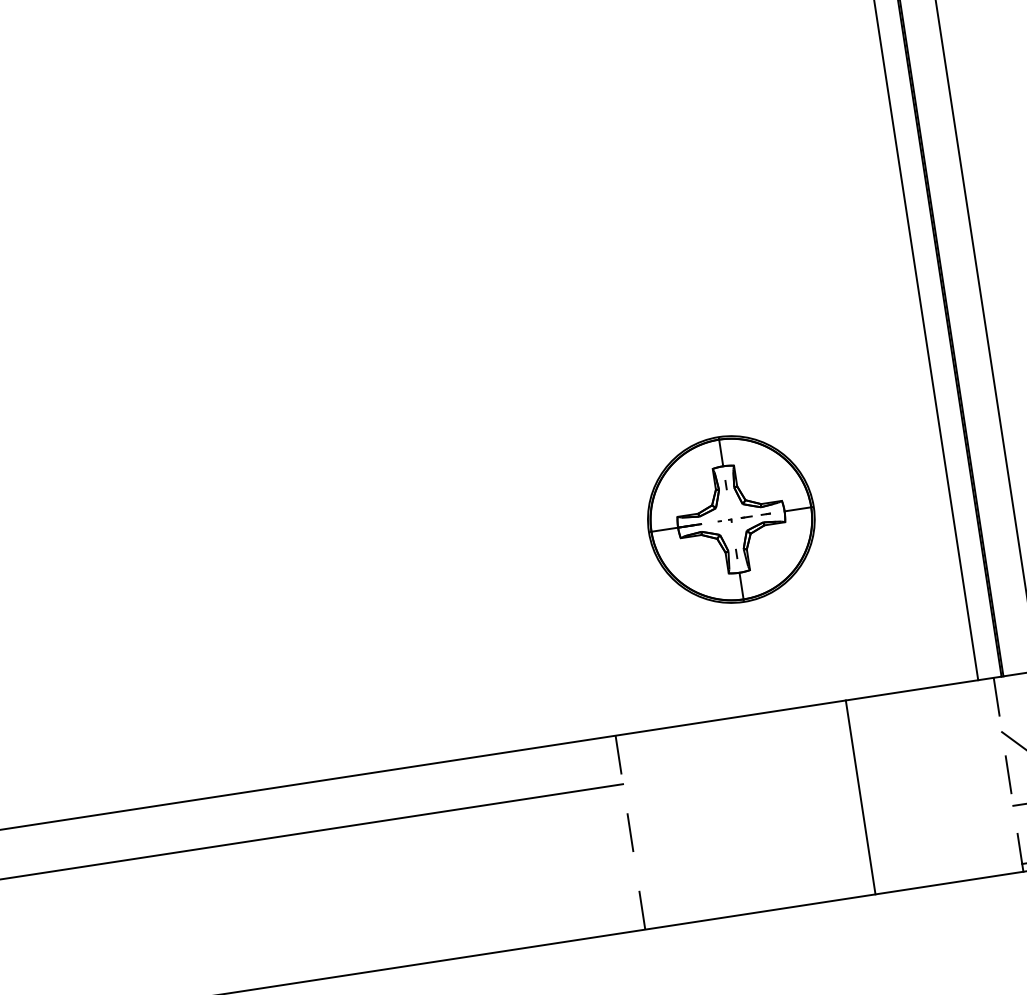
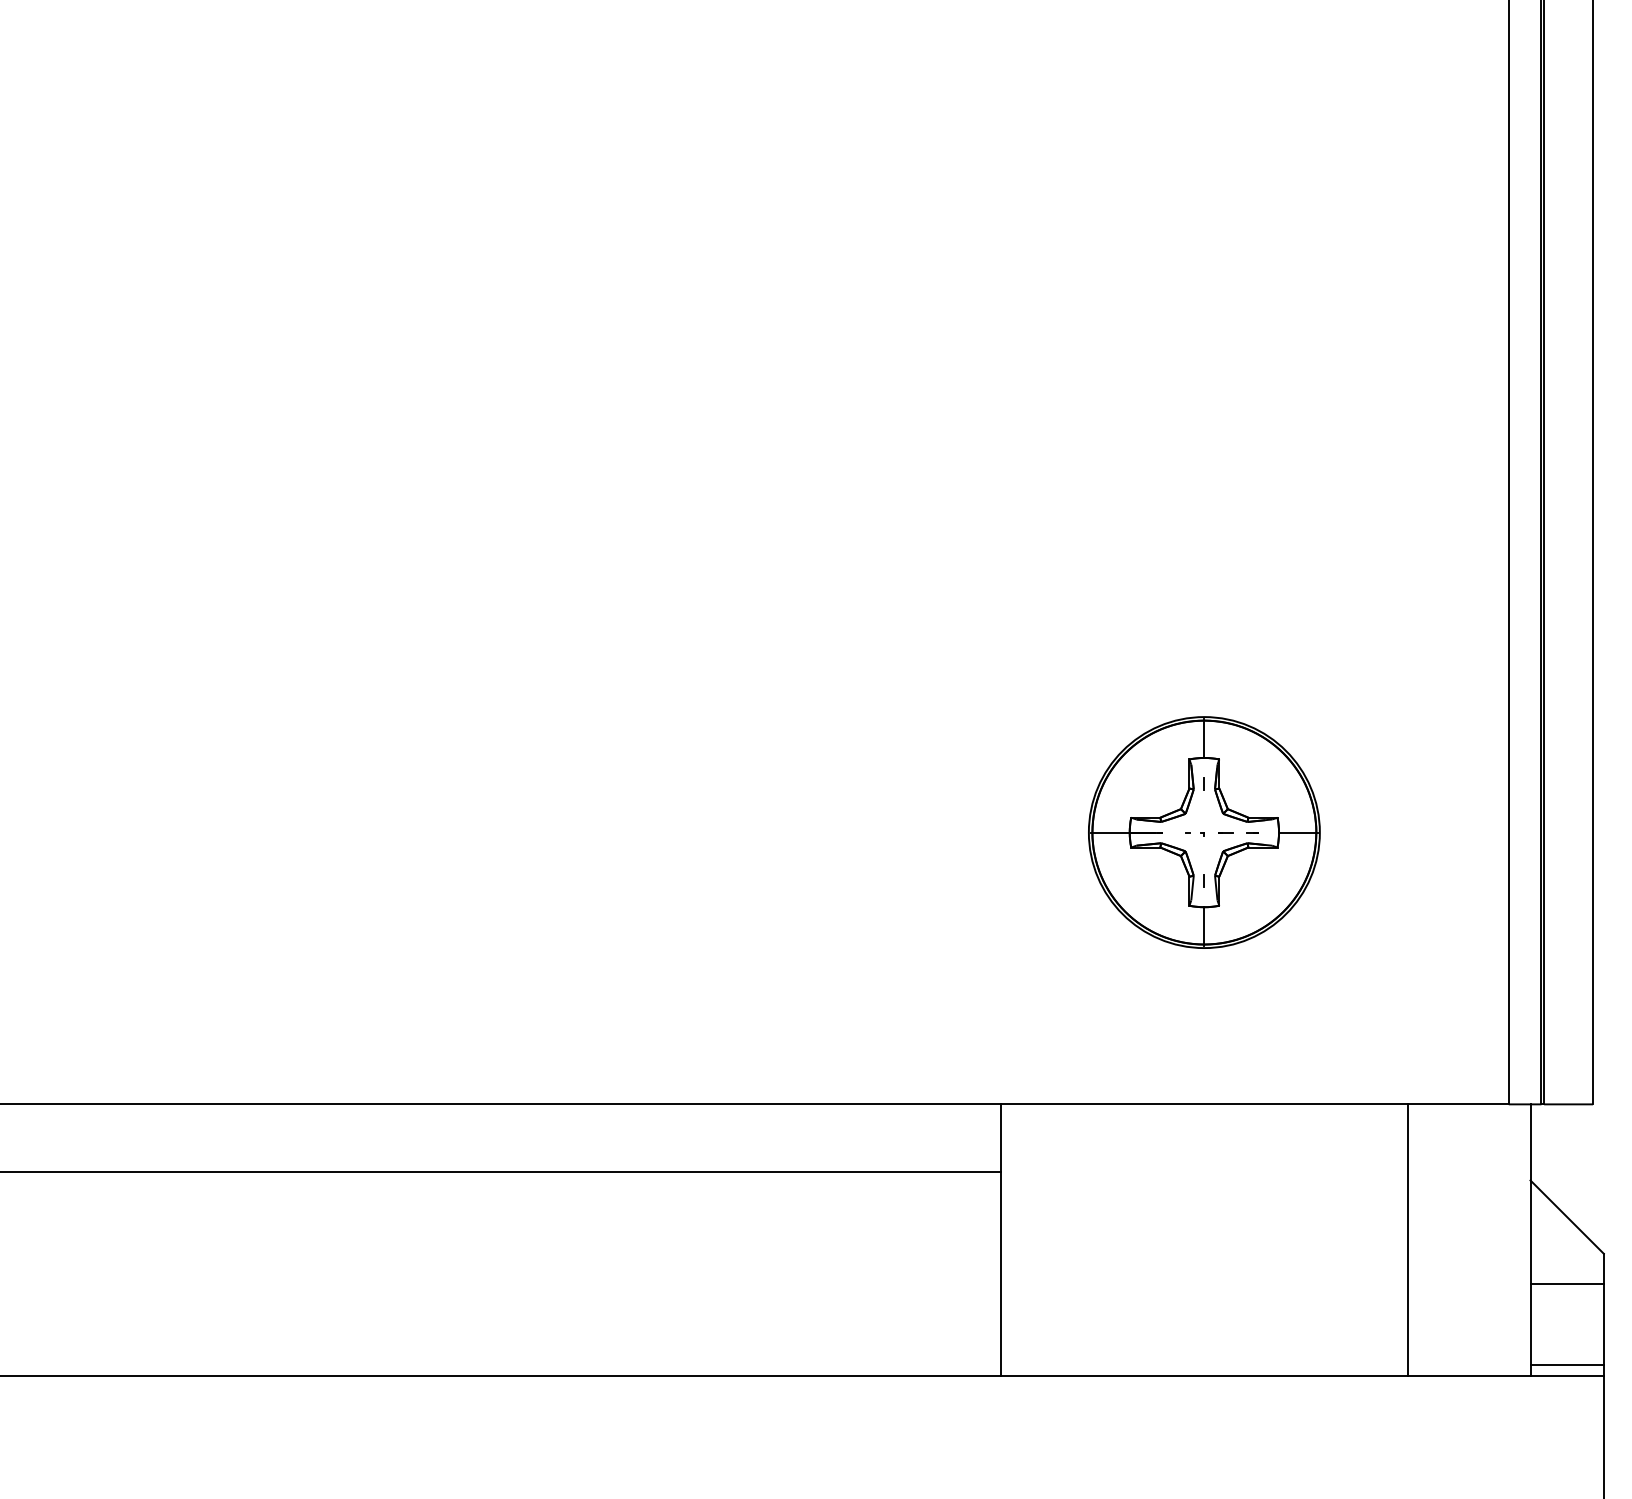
line: (1008, 771) -> (1530, 1235), dashed -> solid
line: (860, 797) -> (1408, 1240), moved
line: (630, 832) -> (1000, 1240), dashed -> solid

